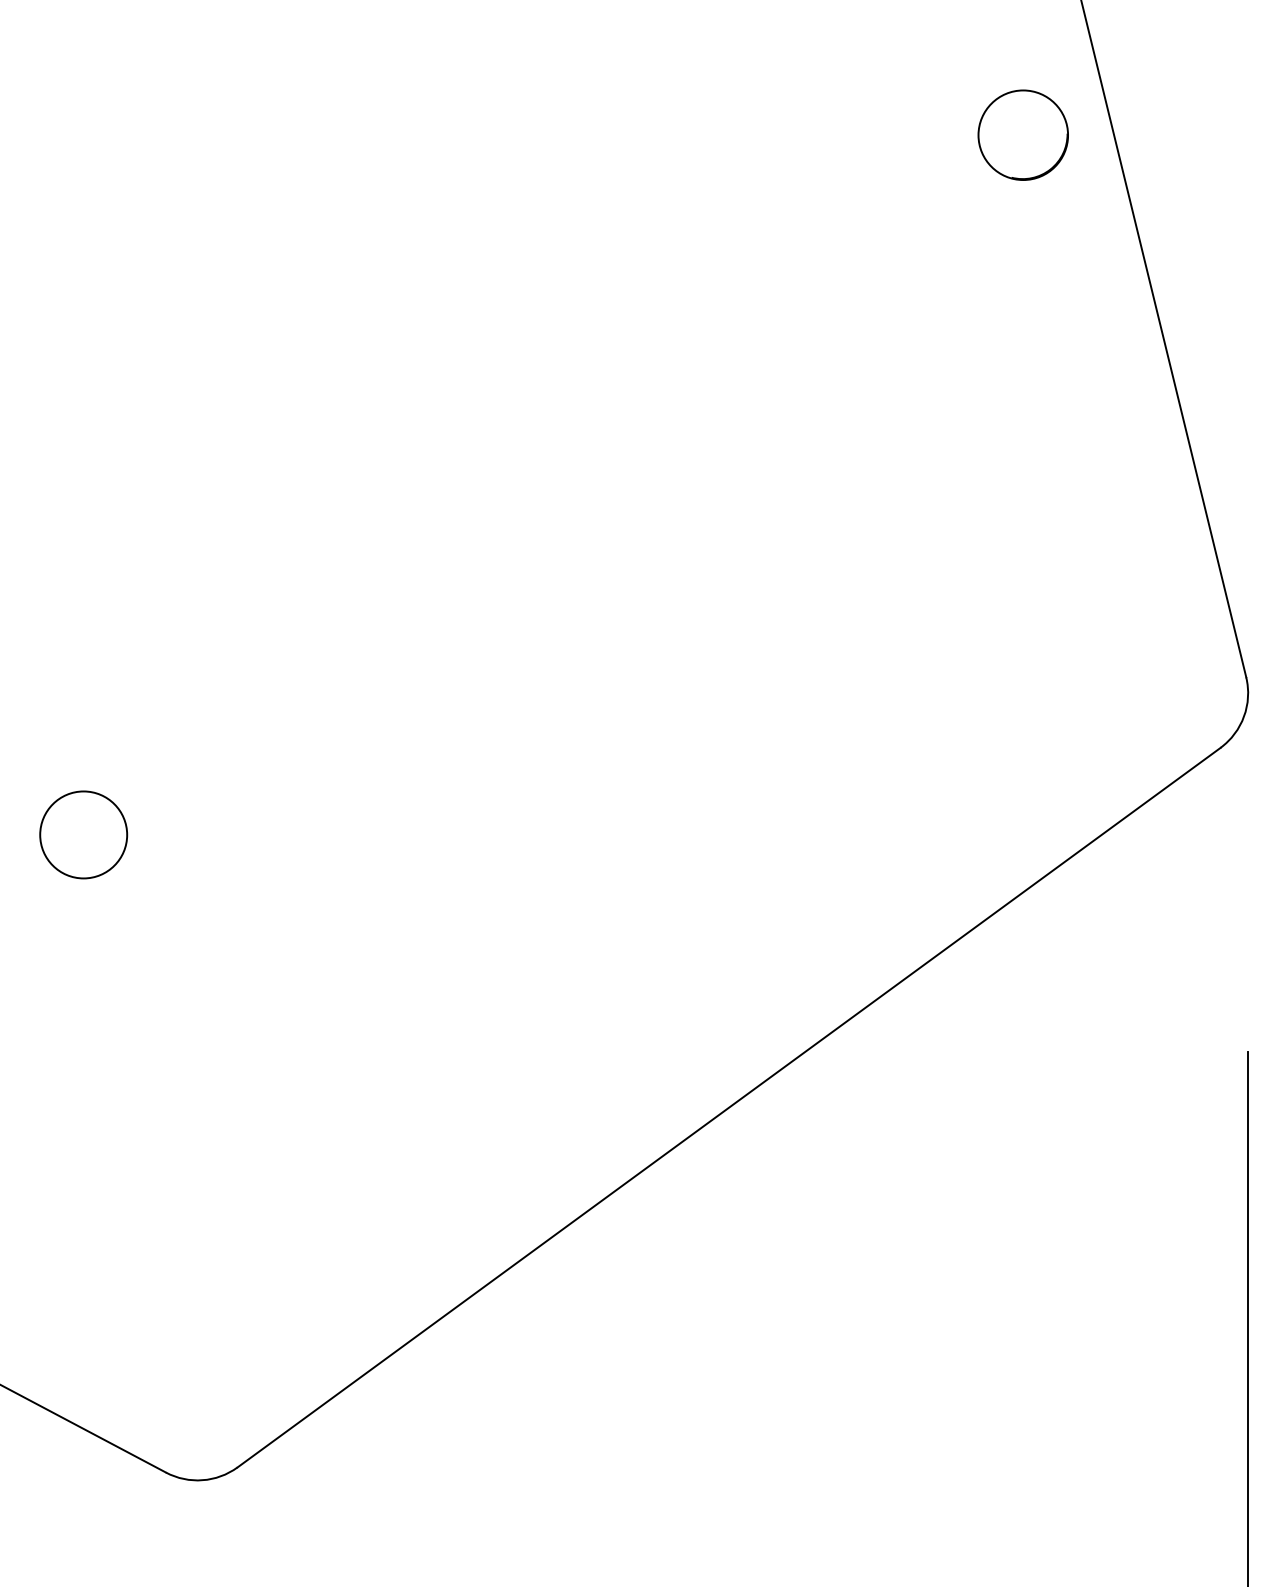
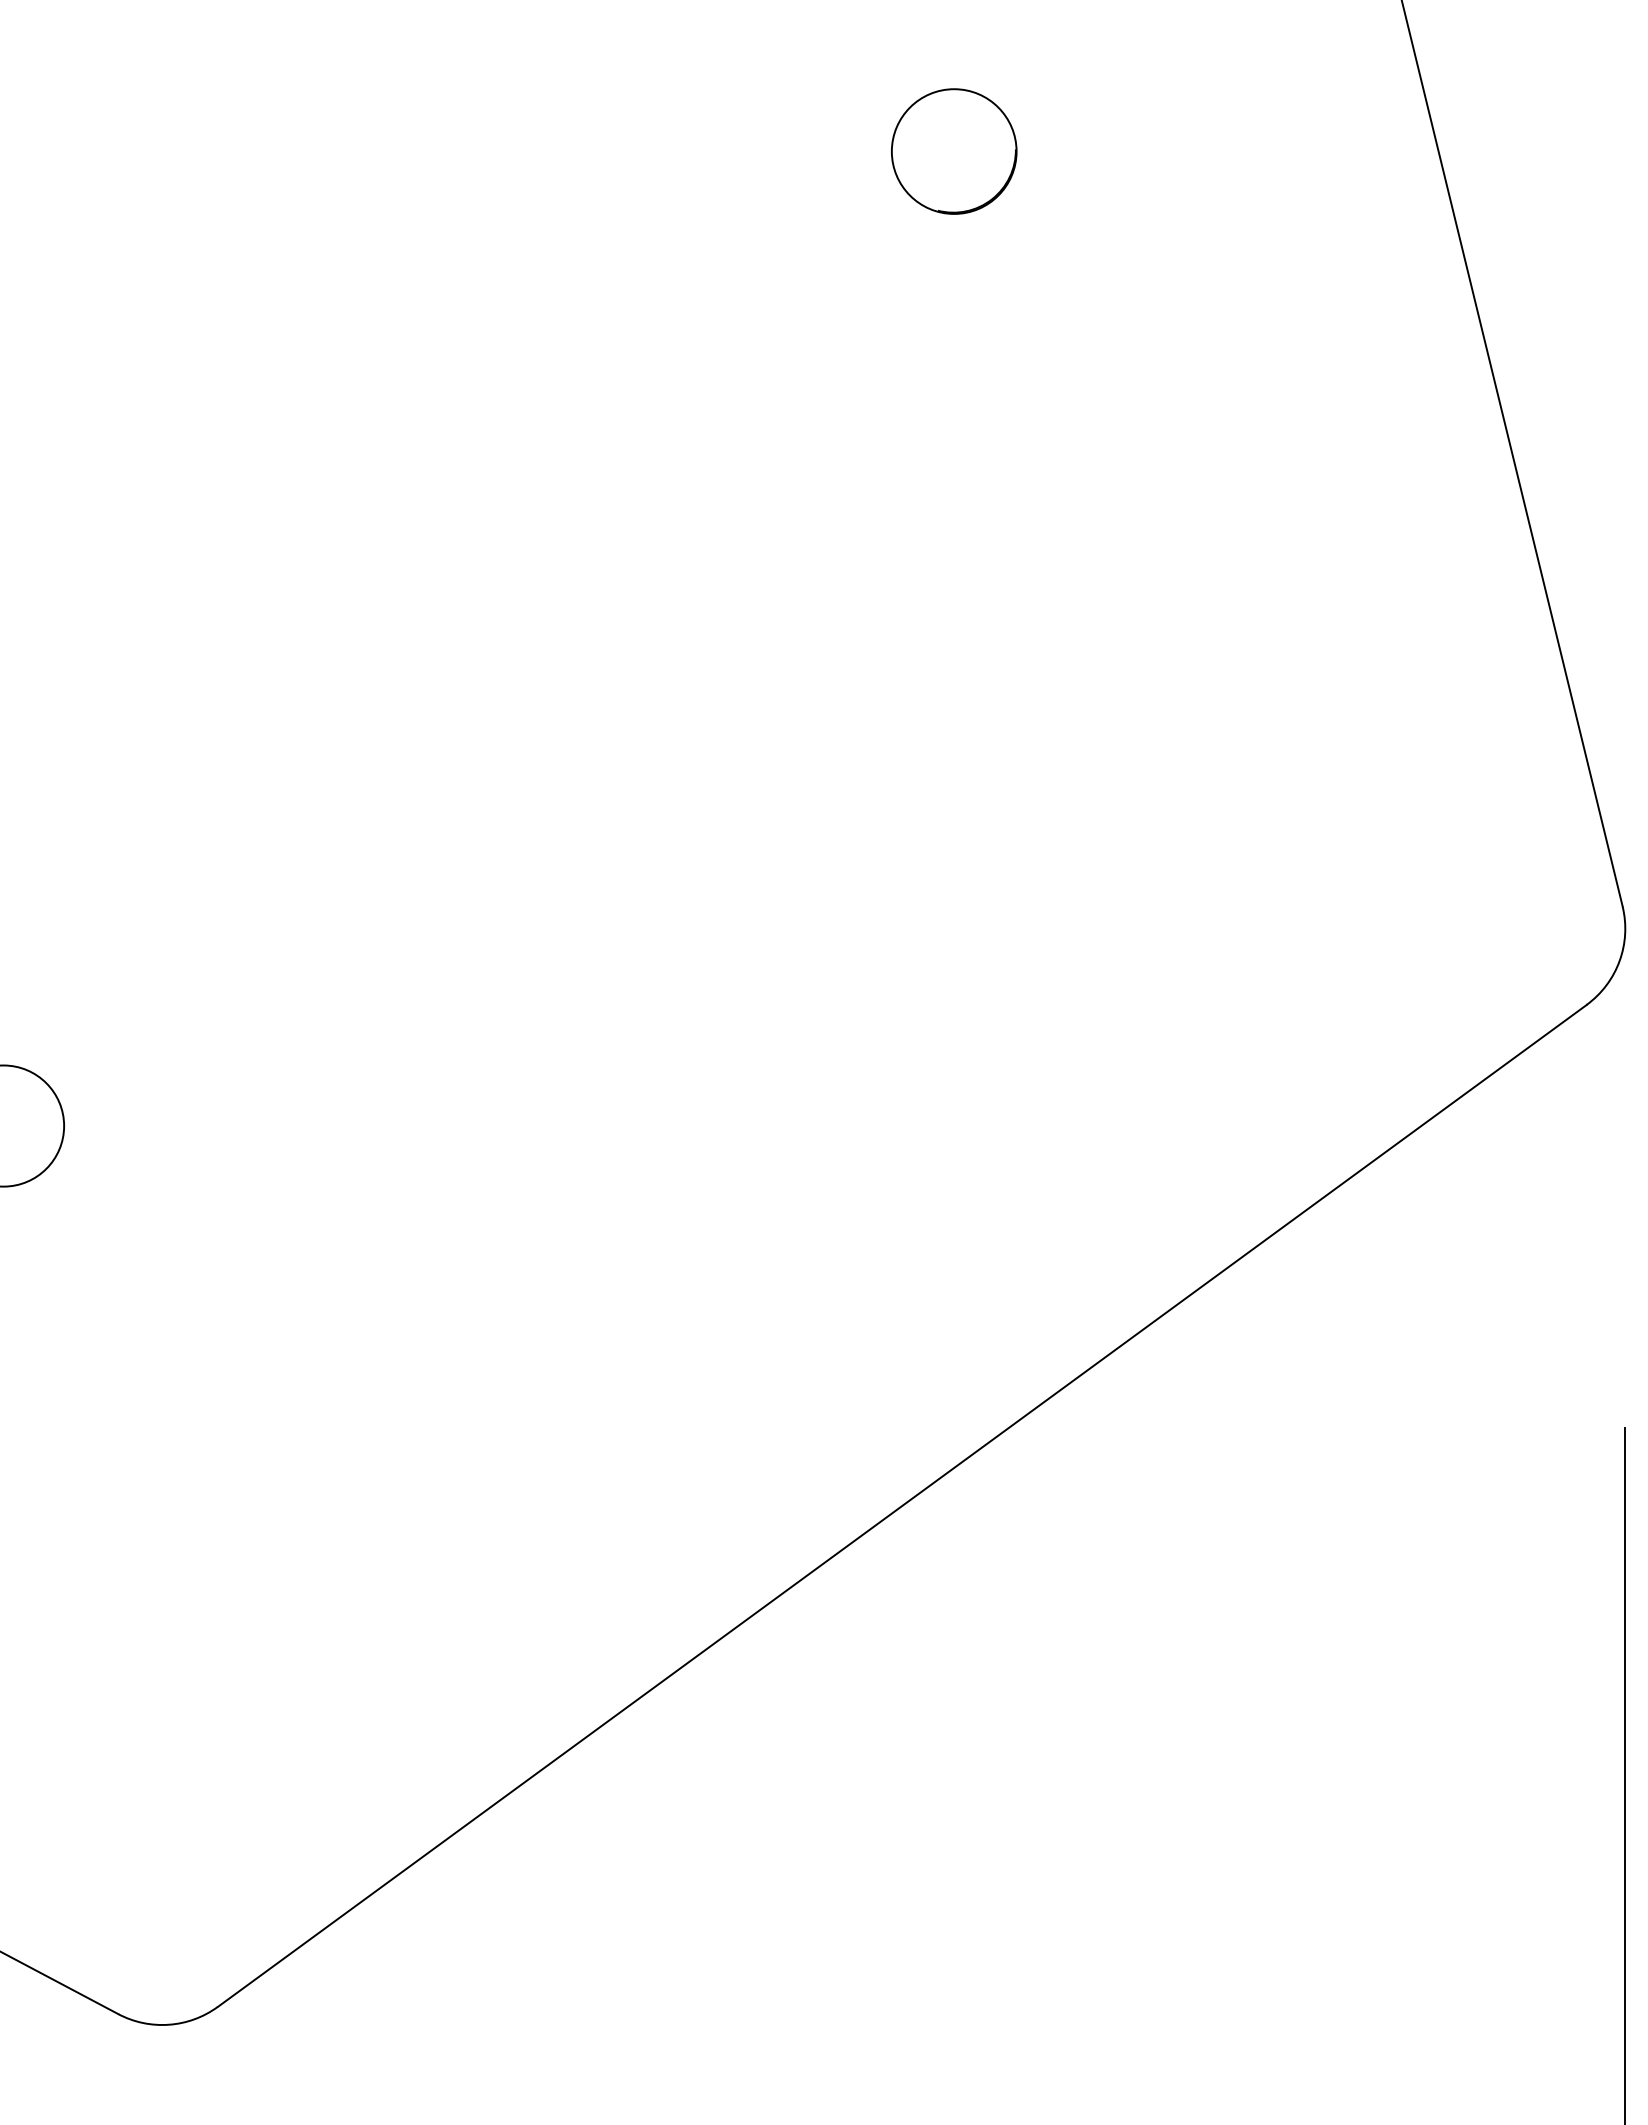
circle: (1022, 134) -> (953, 150), moved

